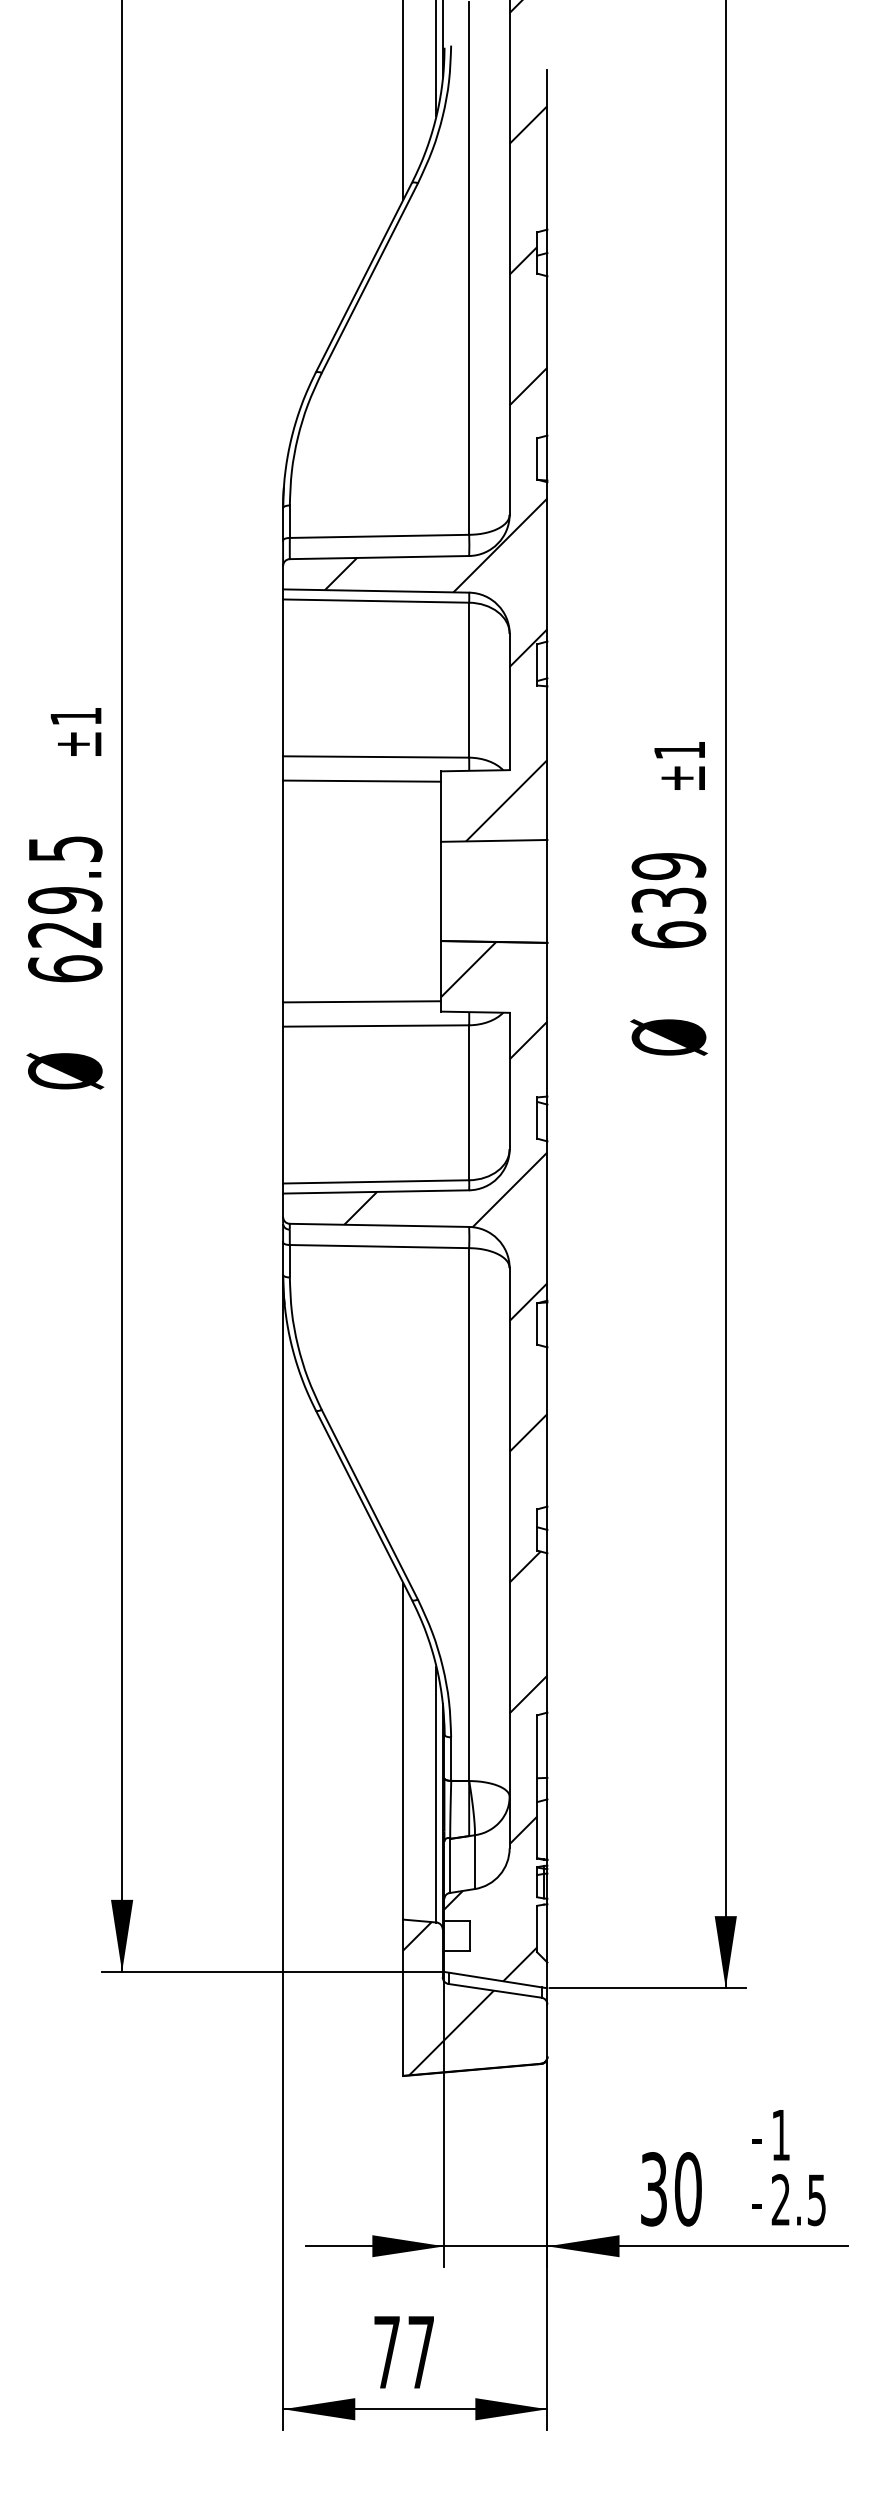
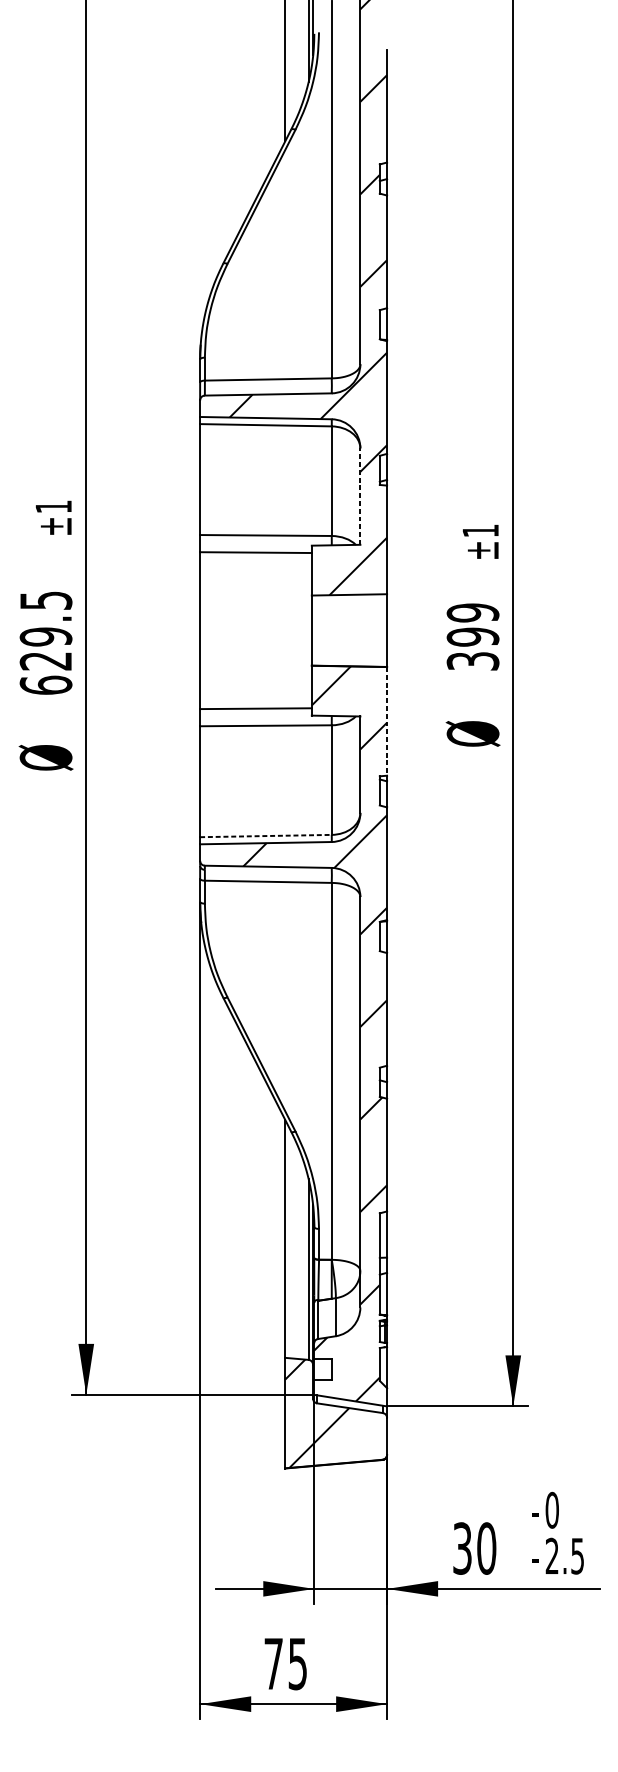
line: (509, 701) -> (360, 496), solid -> dashed
text: (668, 917) -> (472, 649), 639 -> 399
line: (547, 1019) -> (387, 721), solid -> dashed
line: (376, 1181) -> (266, 835), solid -> dashed
text: (780, 2135) -> (551, 1510), 1 -> 0
text: (420, 2352) -> (297, 1664), 77 -> 75

